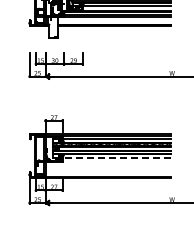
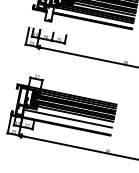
line: (116, 158) -> (74, 114), dashed -> solid
line: (107, 166) -> (67, 118), added

